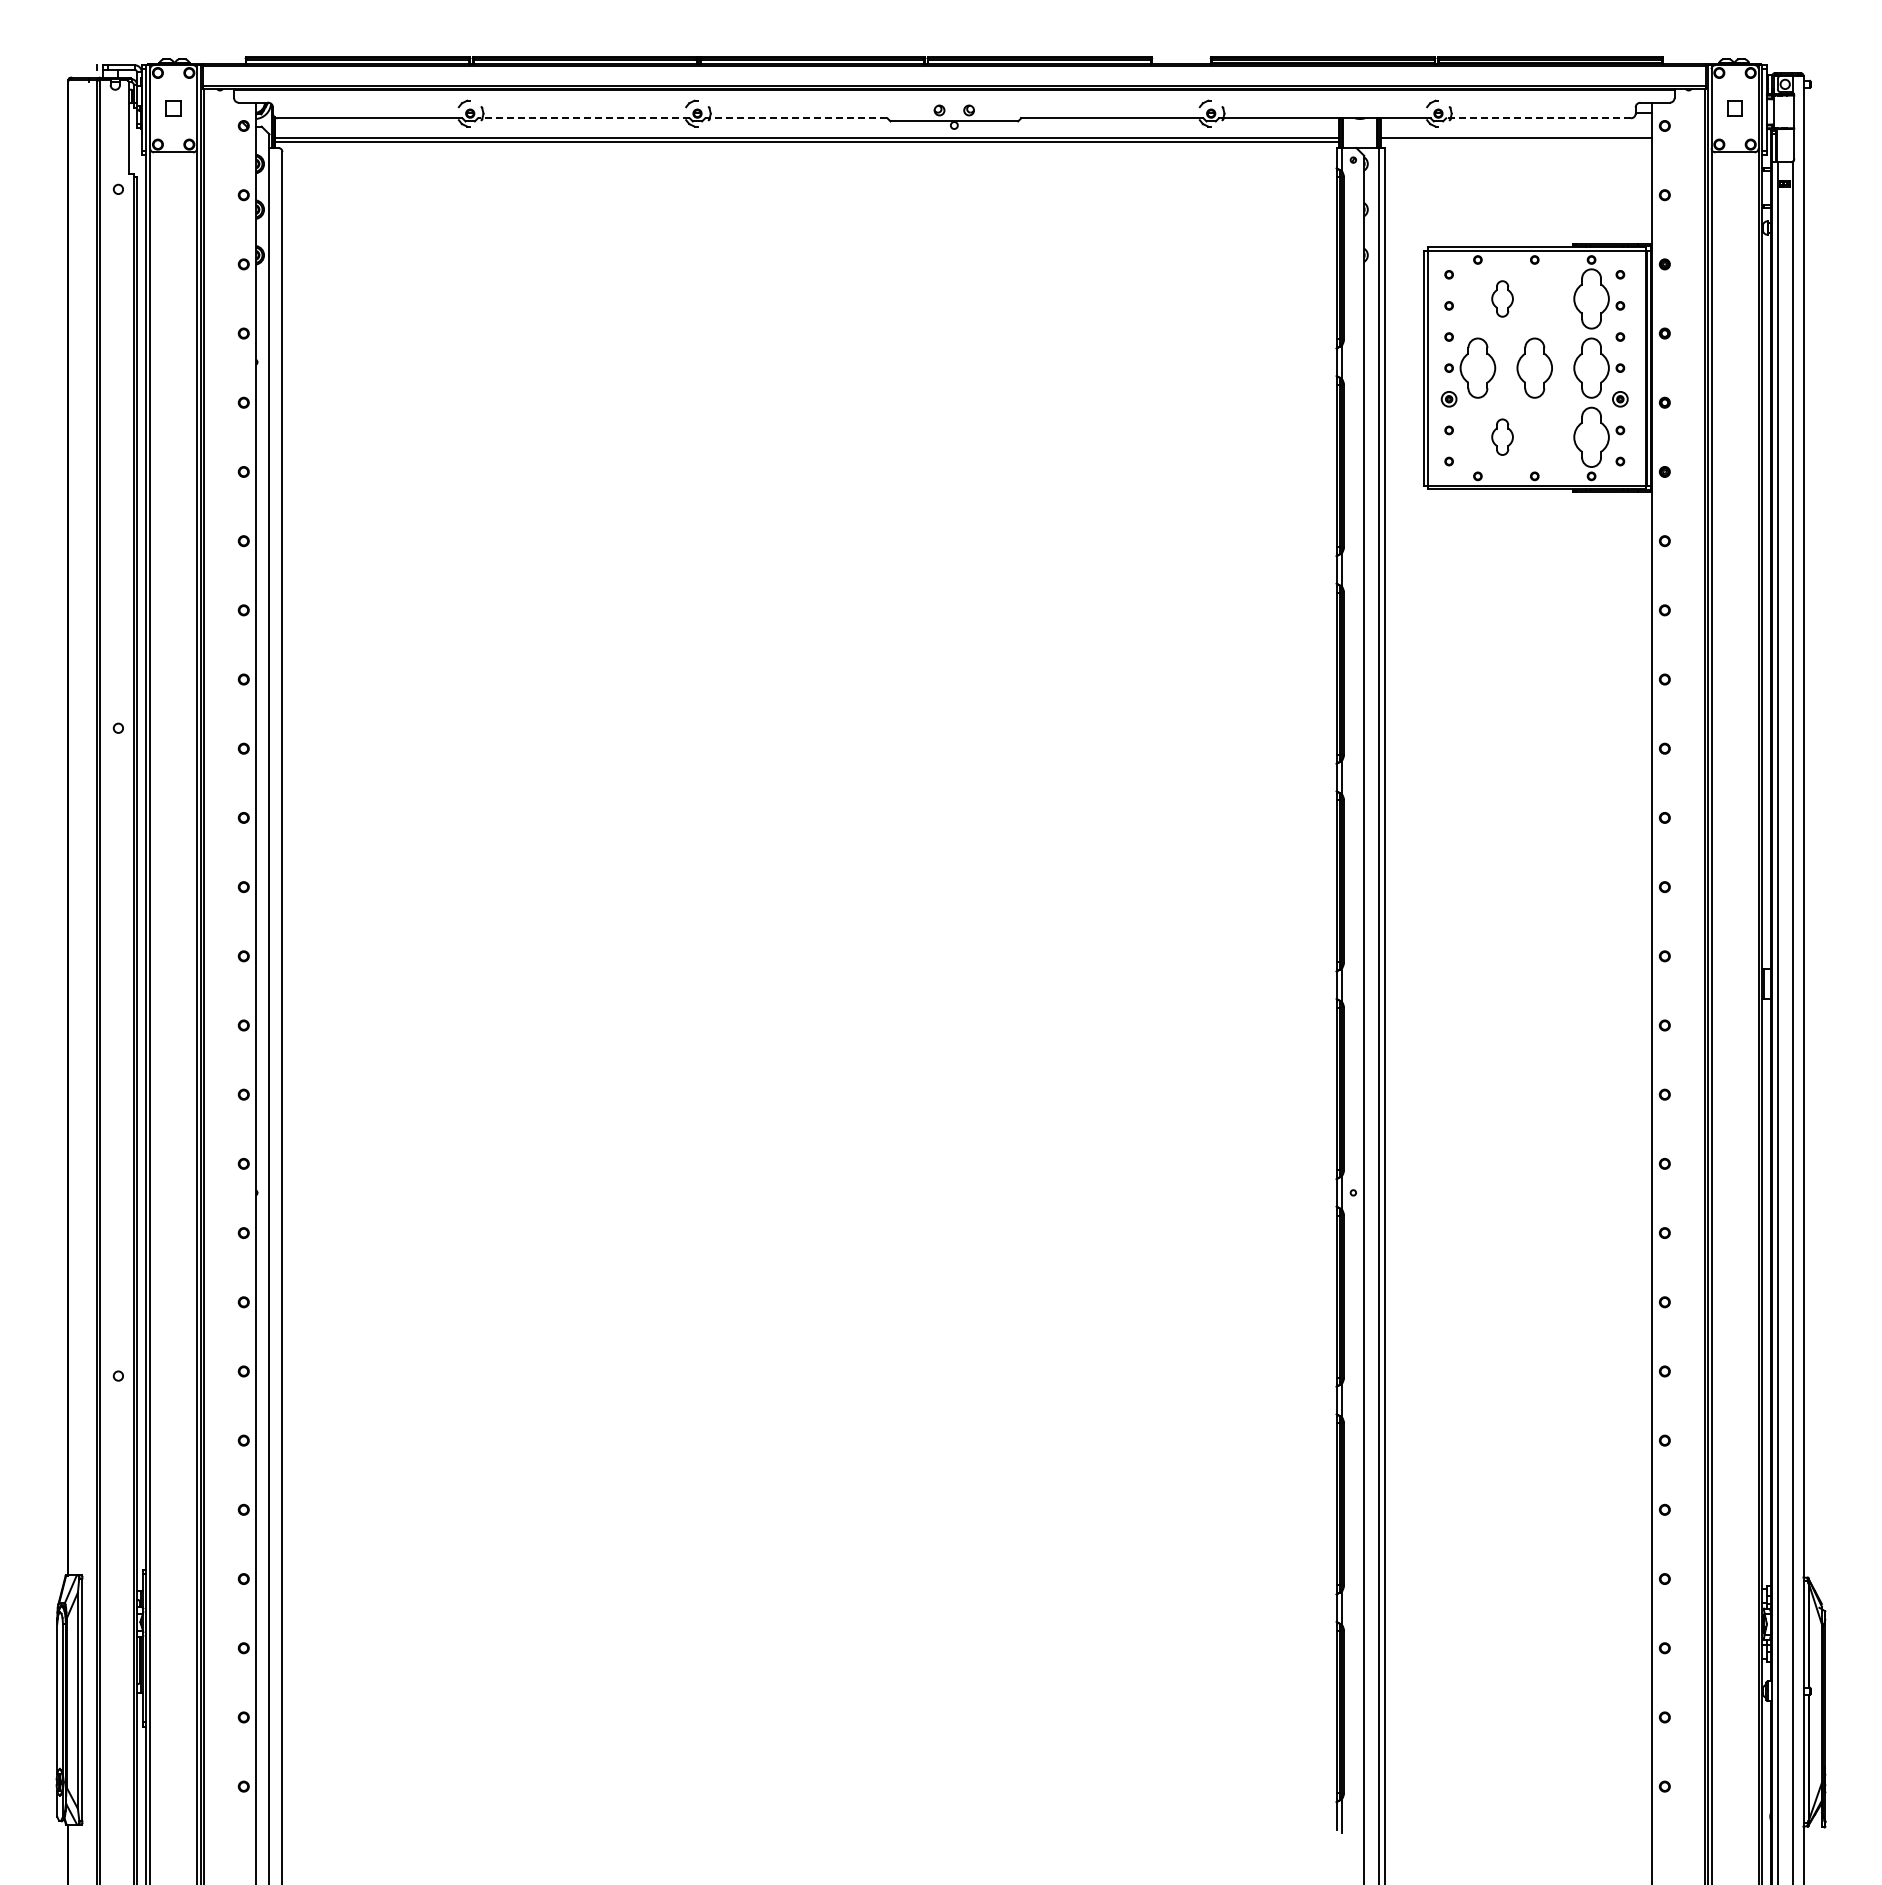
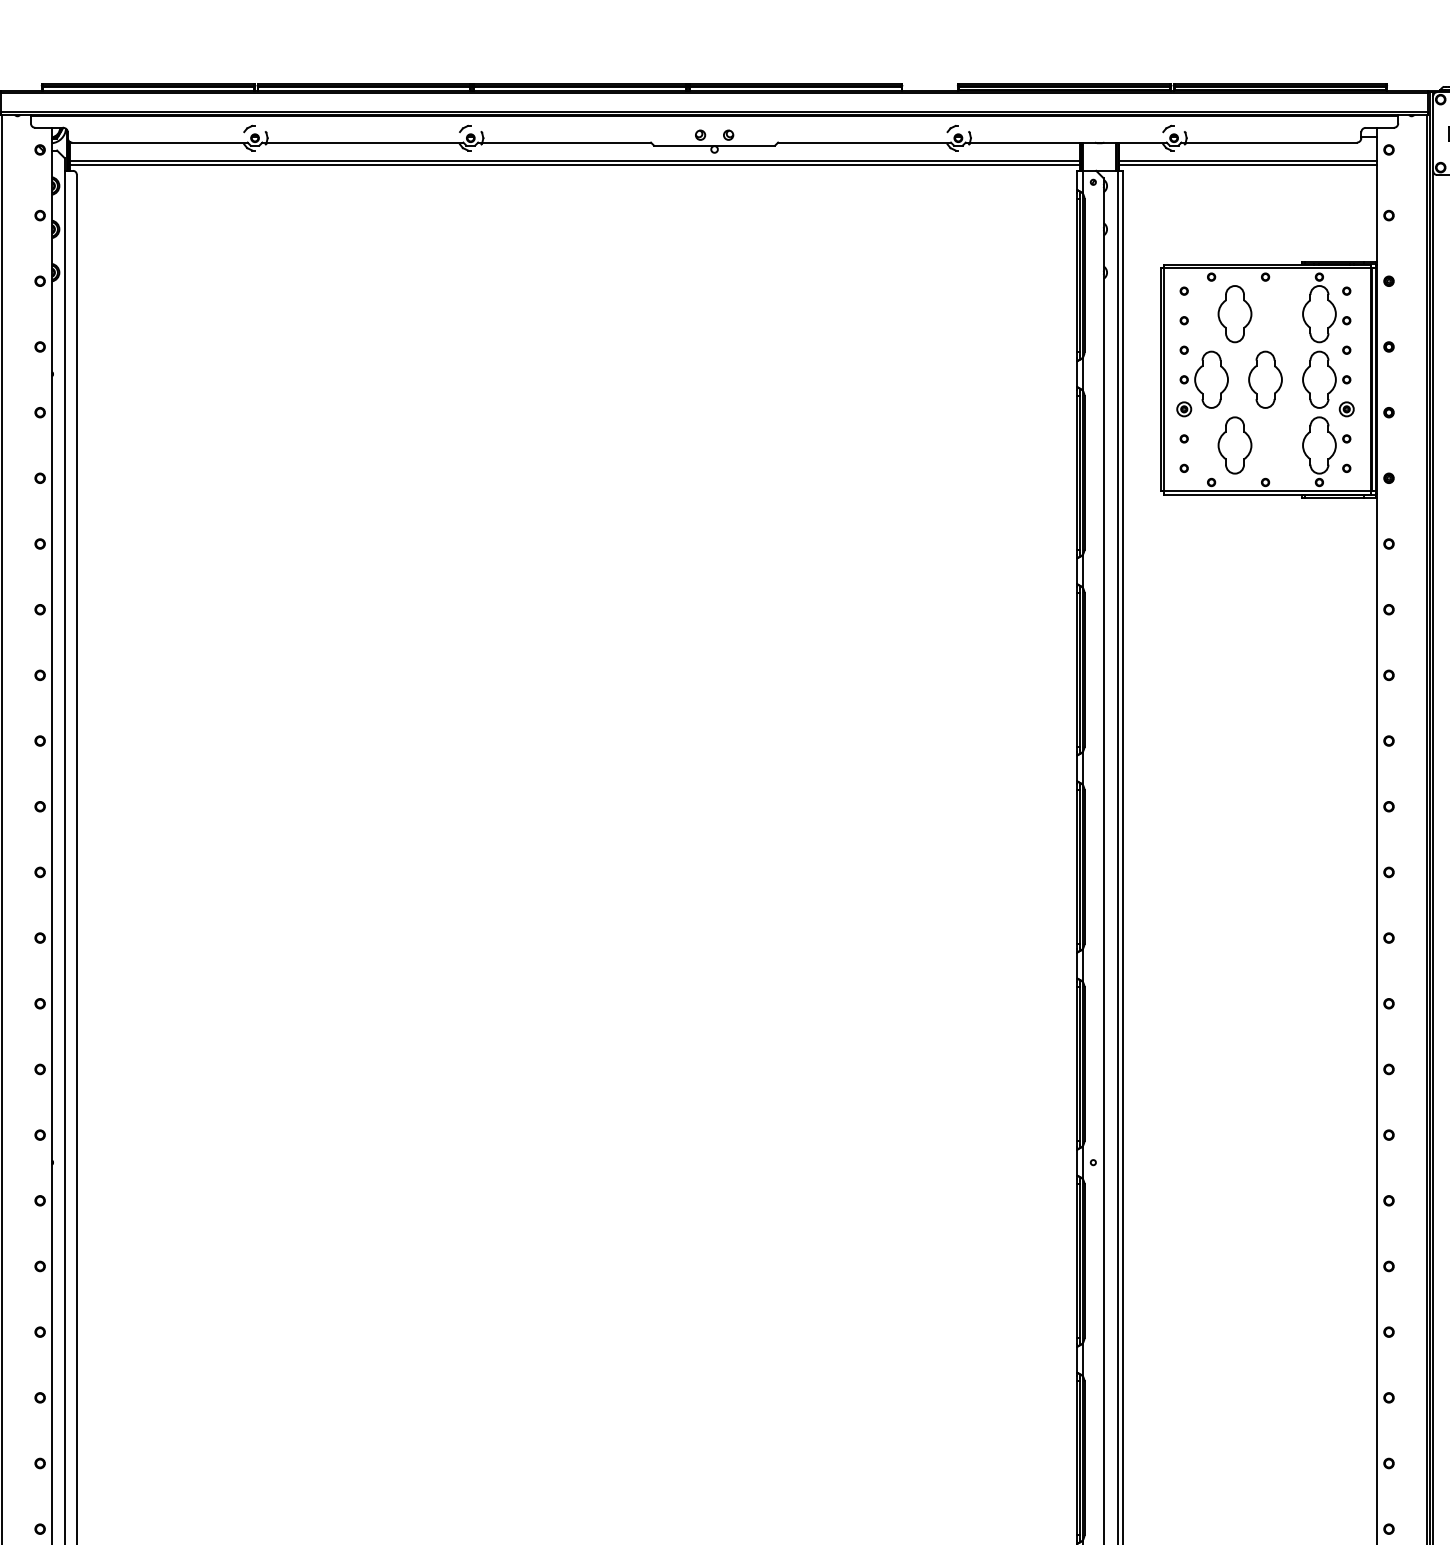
line: (583, 118) -> (362, 142), dashed -> solid
line: (795, 118) -> (563, 142), dashed -> solid
line: (1538, 118) -> (1269, 142), dashed -> solid
line: (1516, 142) -> (1248, 165), added
part: (1502, 298) -> (1234, 313), size x1.67
part: (1502, 436) -> (1234, 444), size x1.67

